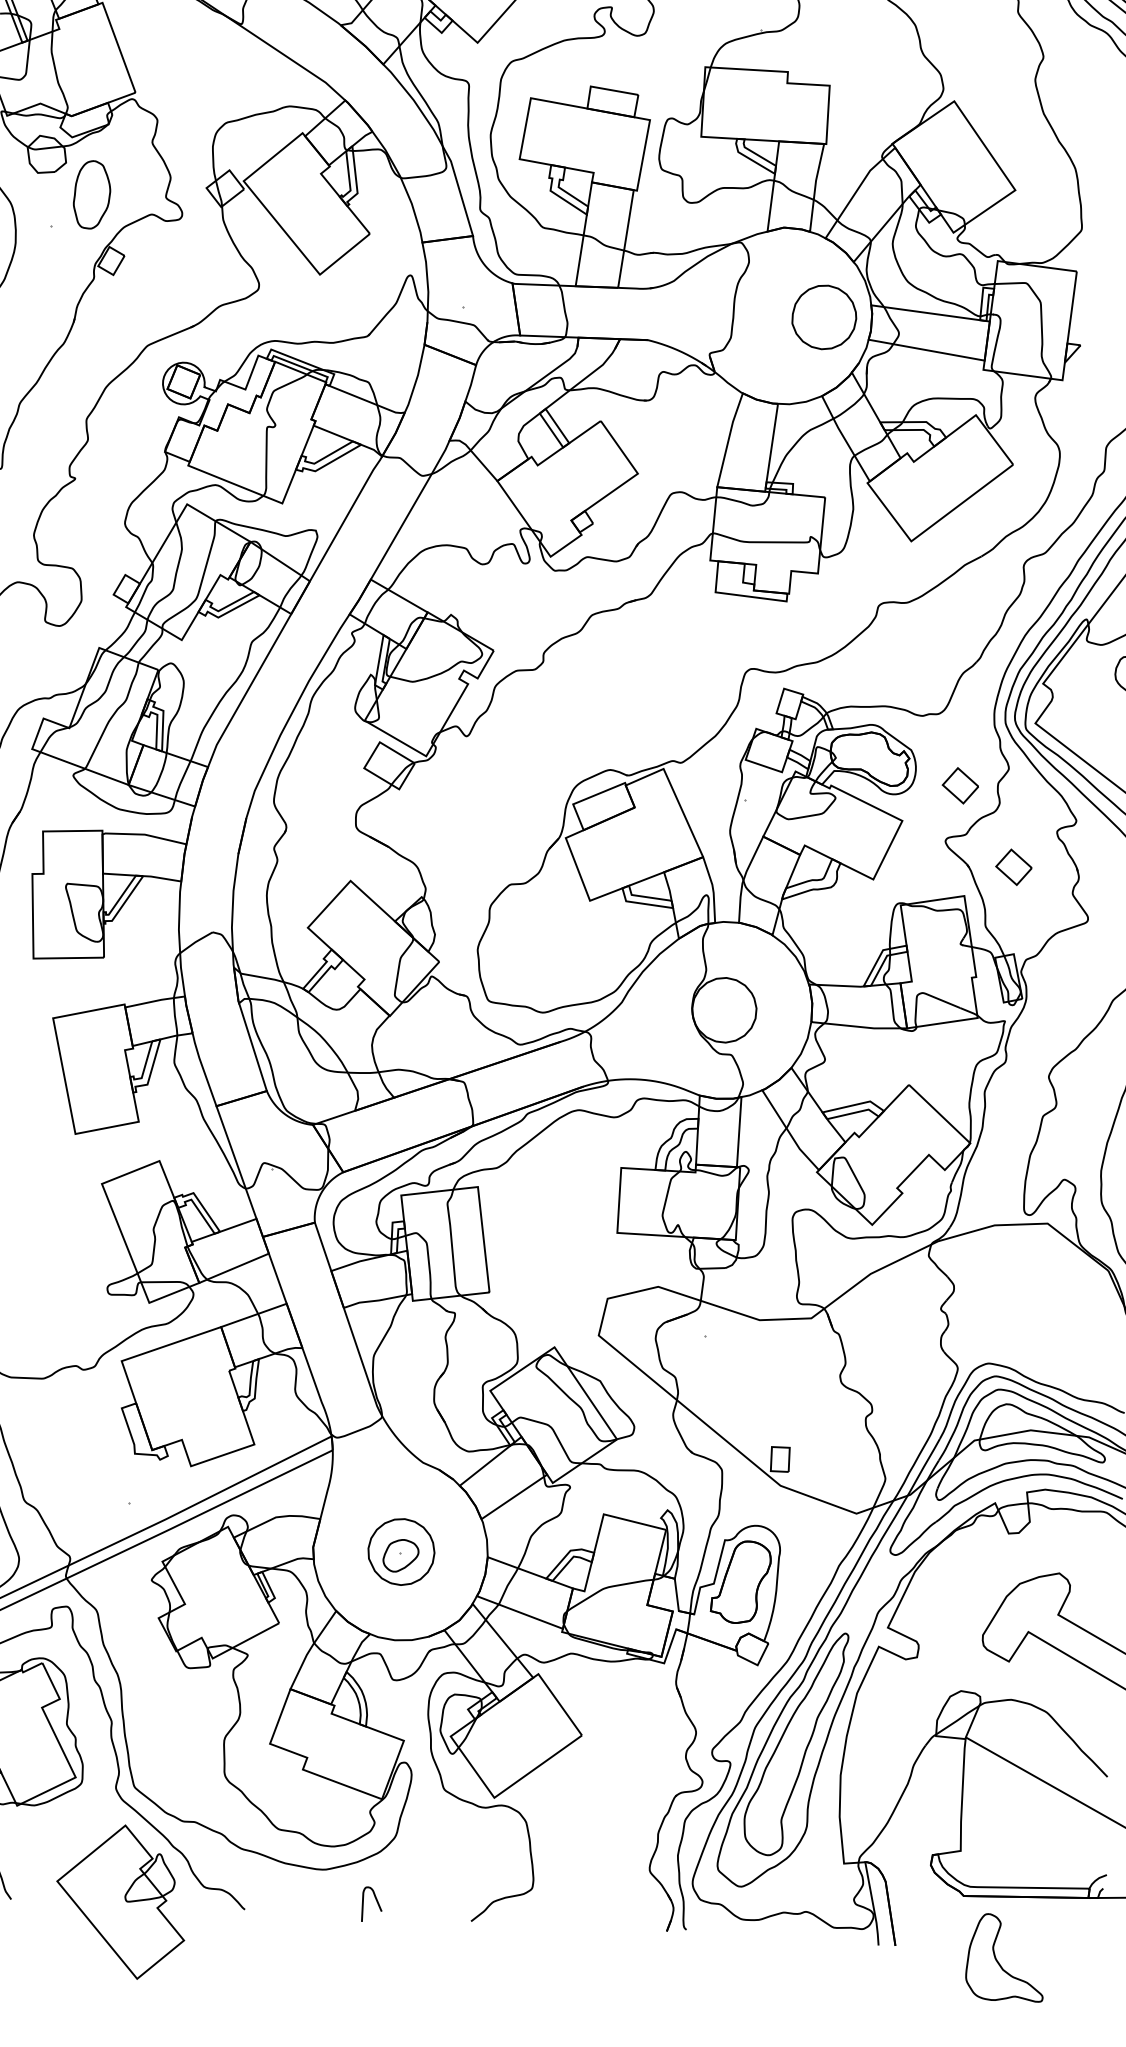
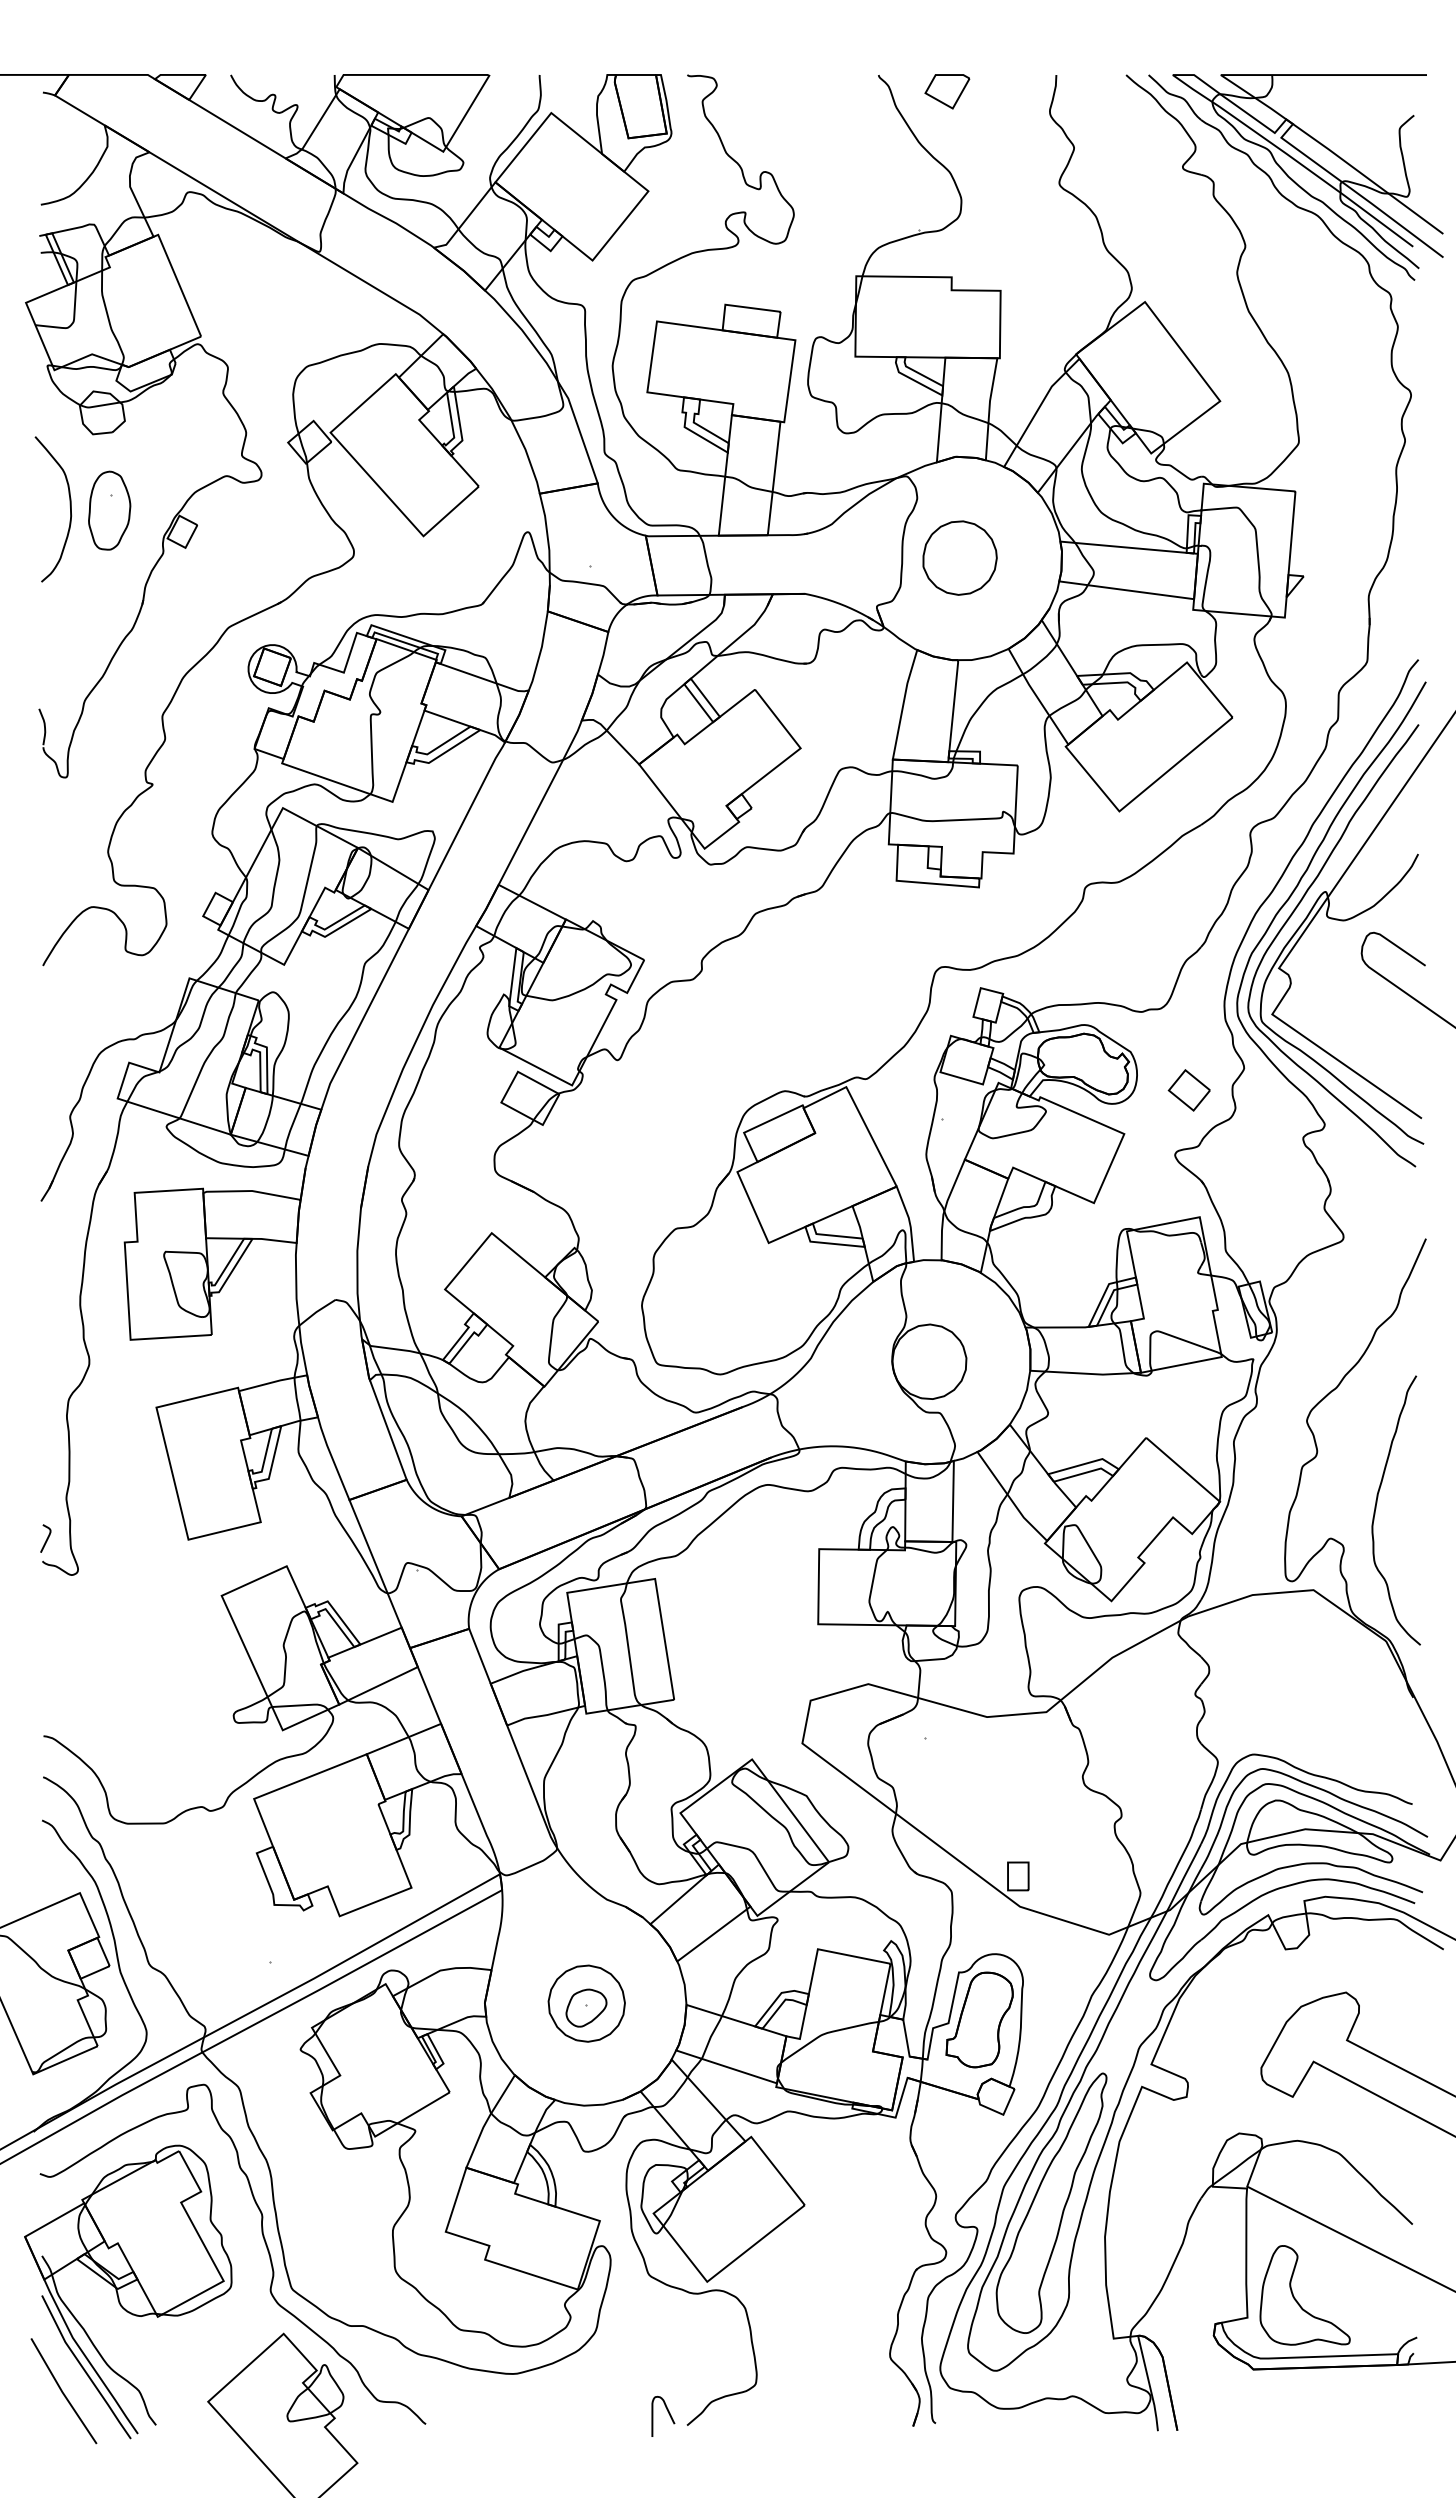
part: (92, 194) -> (109, 510), moved
part: (823, 316) -> (959, 557), moved
part: (1013, 867) -> (1254, 1181), removed
curve: (376, 1902) -> (668, 2413), moved
part: (998, 1961) -> (1297, 2300), moved

